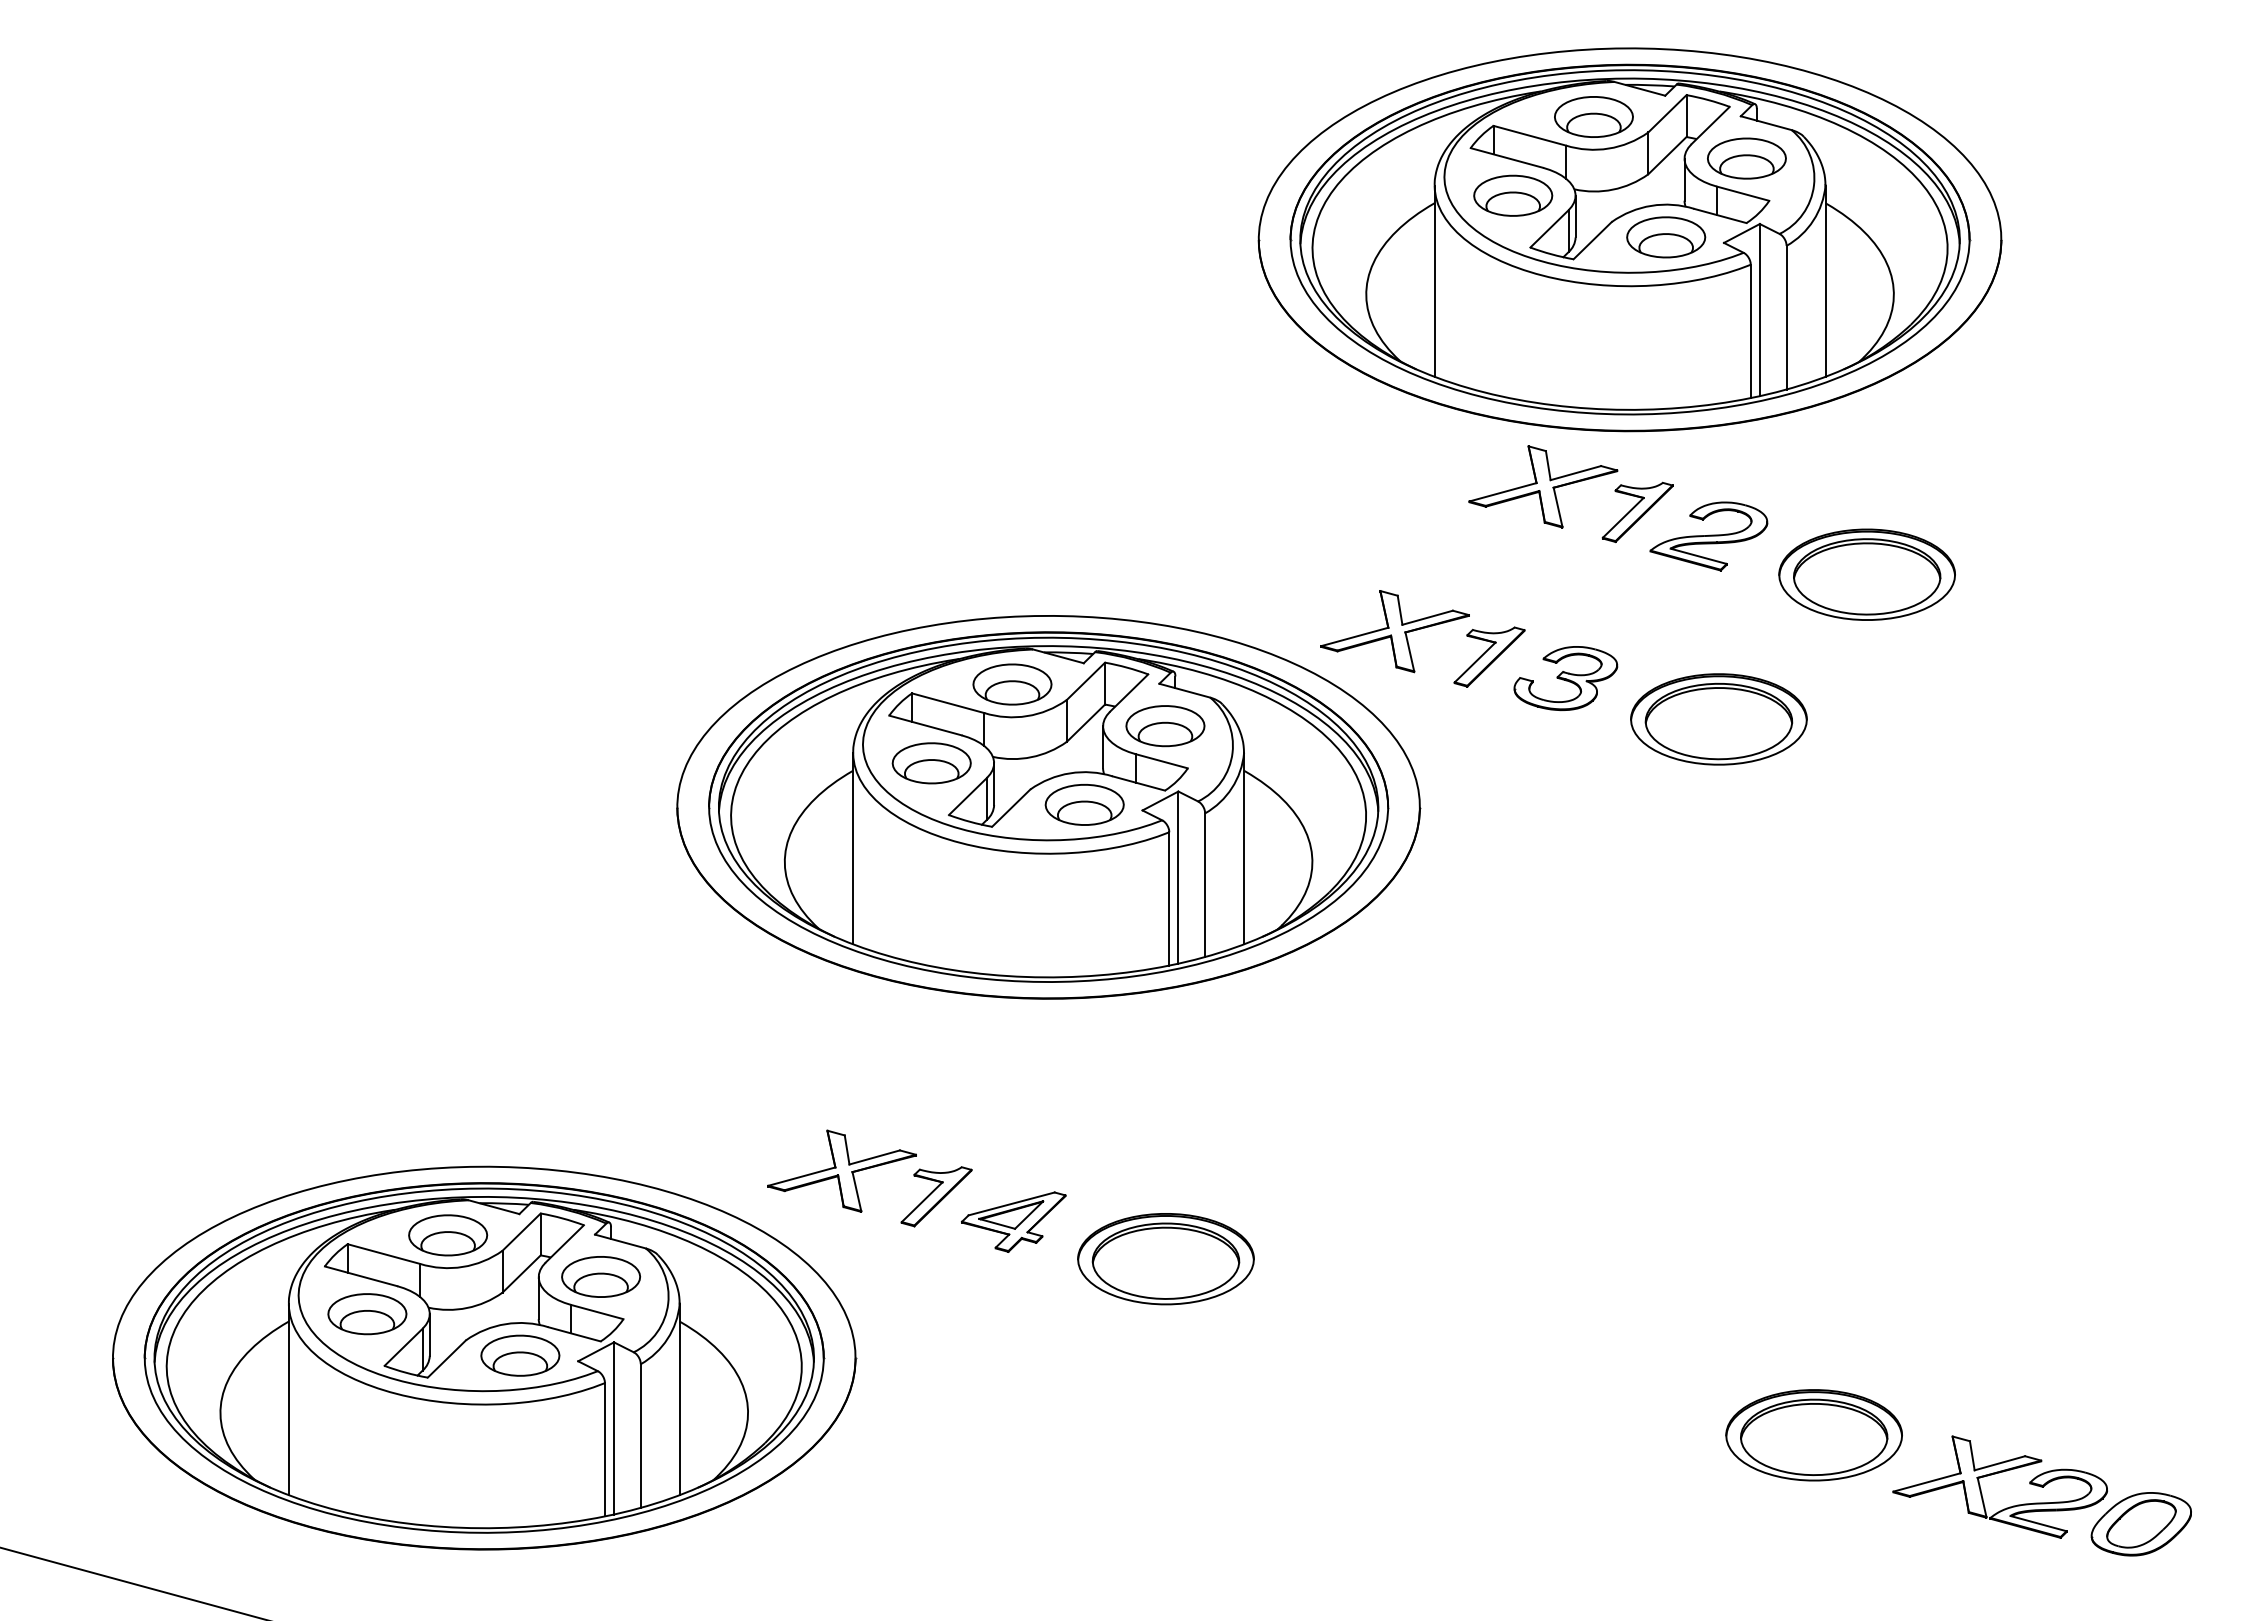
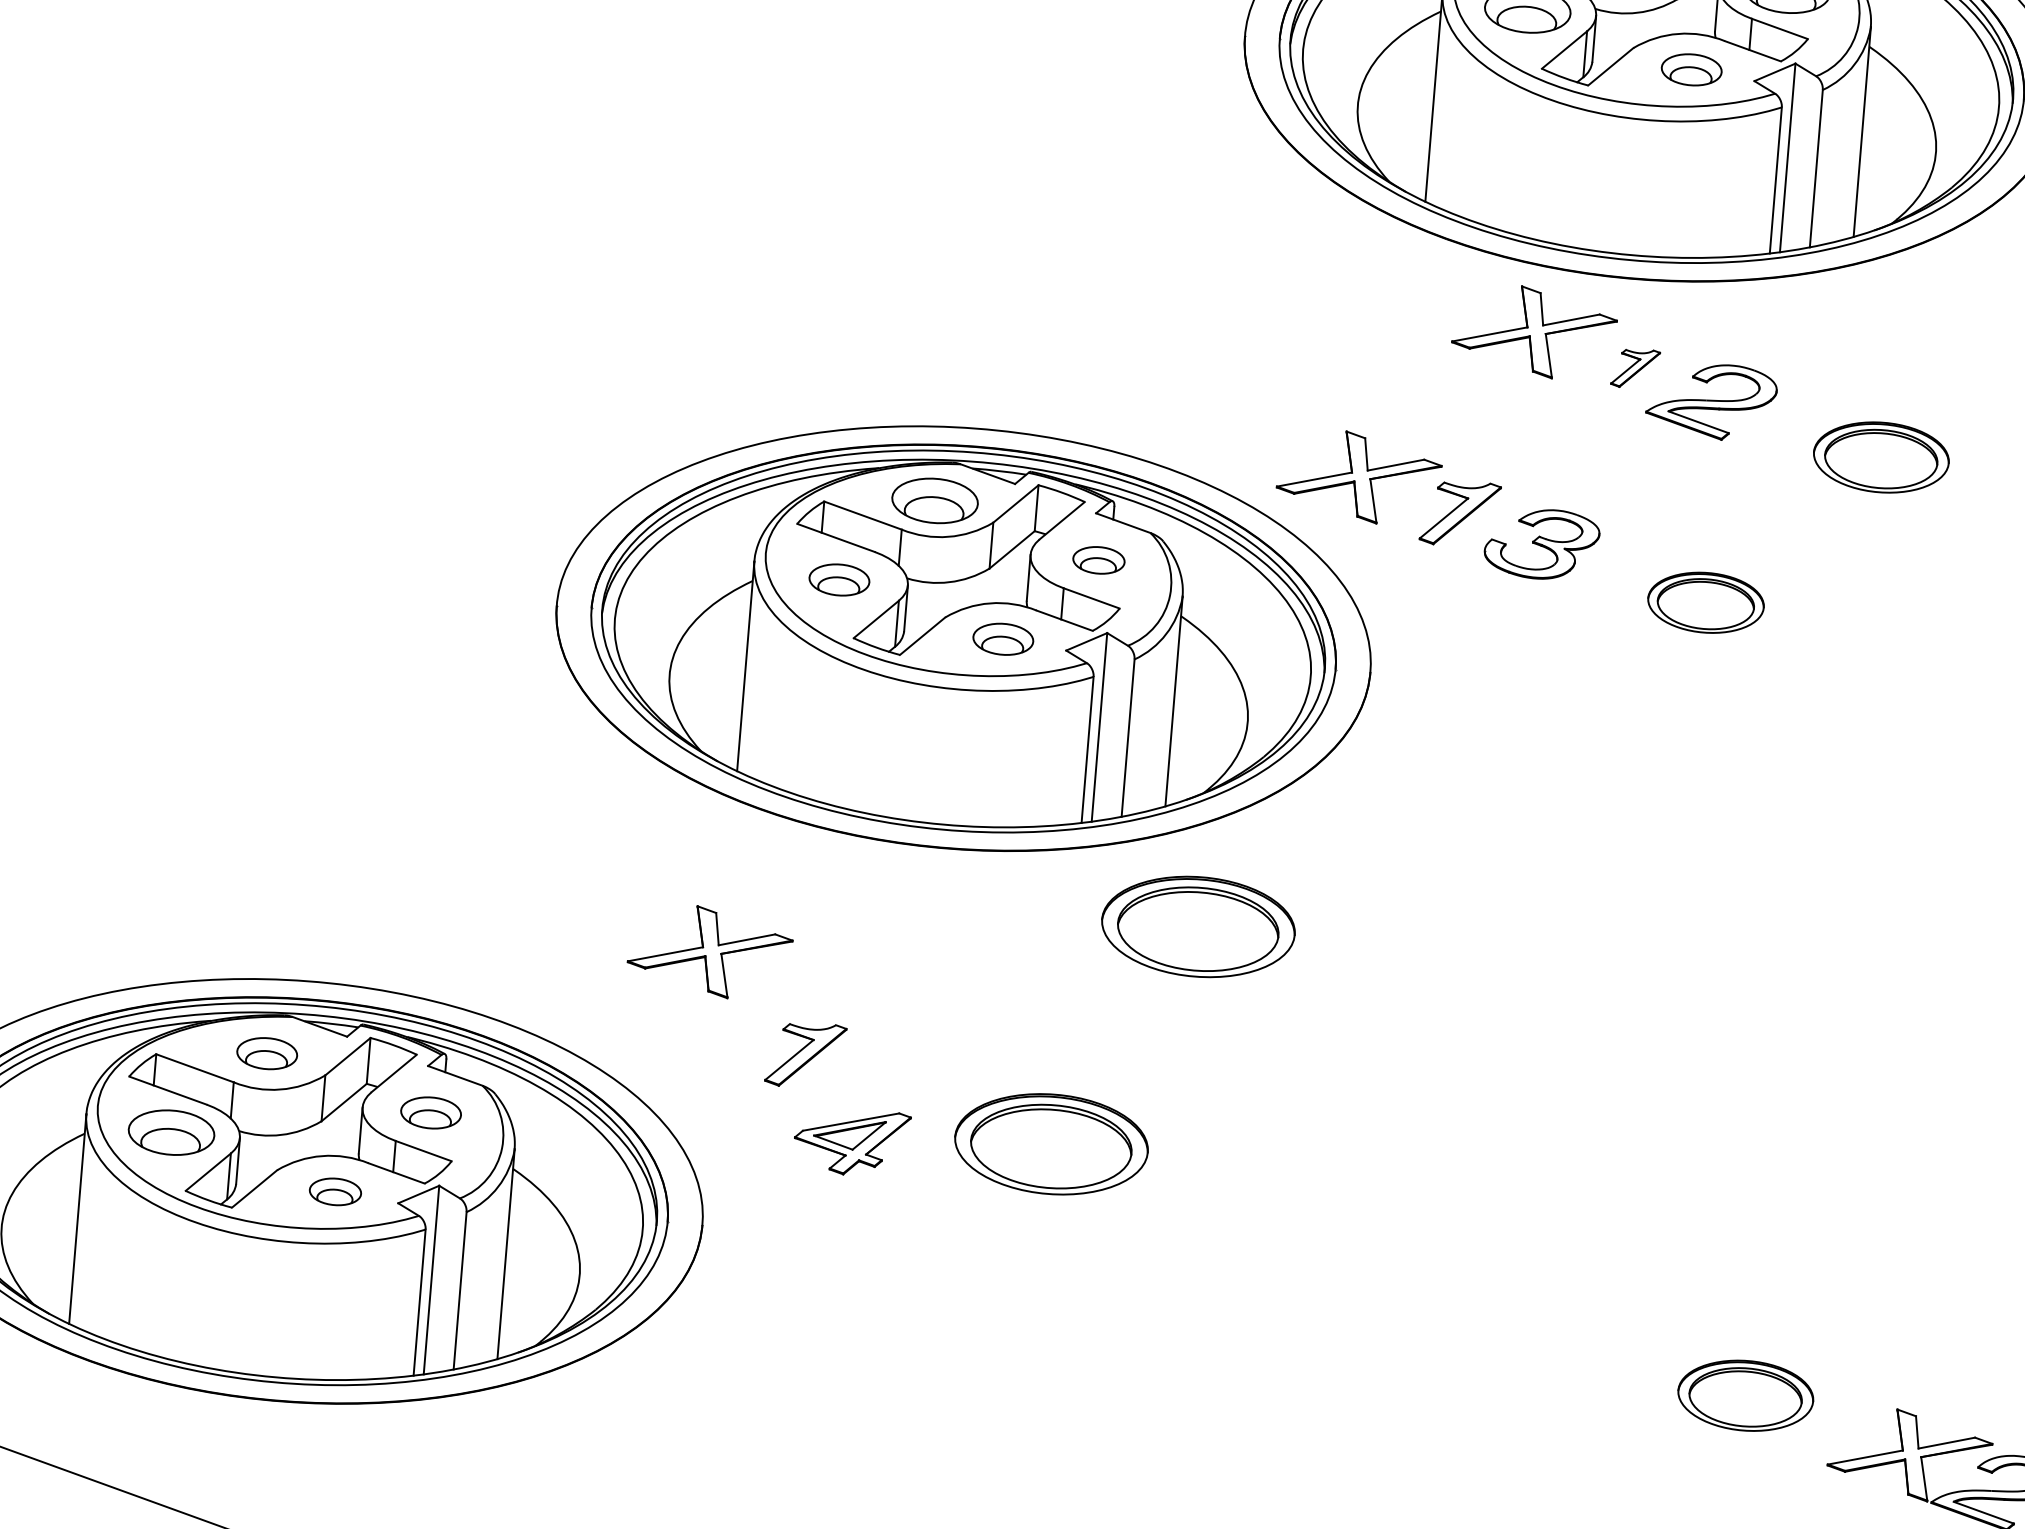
part: (1666, 237) -> (1691, 69), size x0.7
part: (1637, 512) -> (1635, 368), size x0.6
part: (1866, 574) -> (1880, 457), size x0.7
part: (1718, 719) -> (1705, 602), size x0.6
part: (1165, 726) -> (1098, 560), size x0.6
part: (931, 763) -> (839, 580), size x0.7
part: (1084, 804) -> (1003, 638), size x0.7
part: (1282, 1051) -> (1197, 927), added
part: (841, 1170) -> (709, 951), moved
part: (1013, 1221) -> (851, 1141), moved
part: (448, 1235) -> (267, 1053), size x0.7
part: (601, 1276) -> (431, 1112), size x0.7
part: (520, 1355) -> (335, 1191), size x0.6
part: (1813, 1435) -> (1745, 1395), size x0.7

